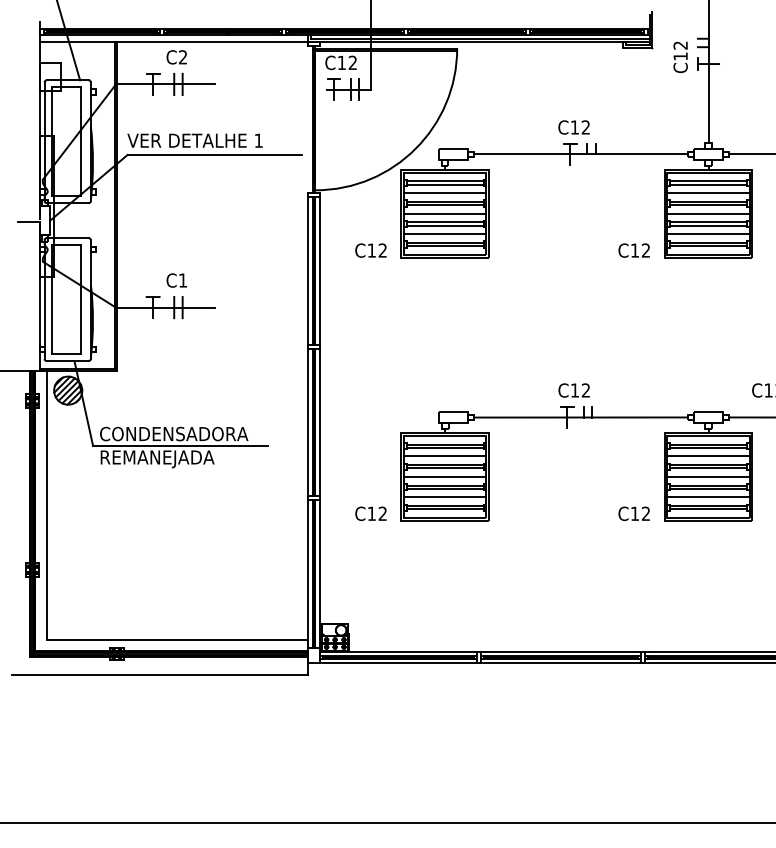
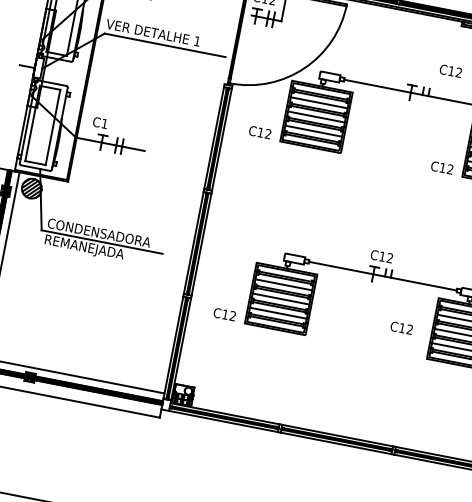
text: (573, 127) -> (450, 71), moved
text: (176, 280) -> (100, 122), moved
text: (633, 513) -> (401, 327), moved

